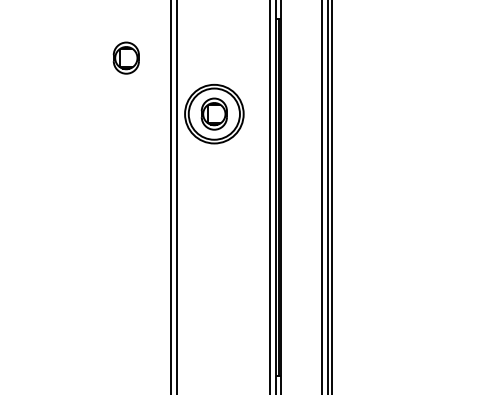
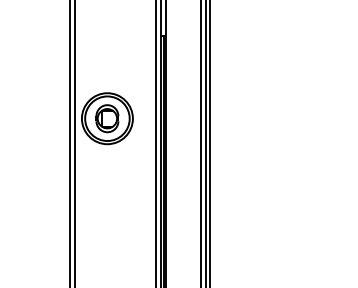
part: (125, 57) -> (30, 69), removed

